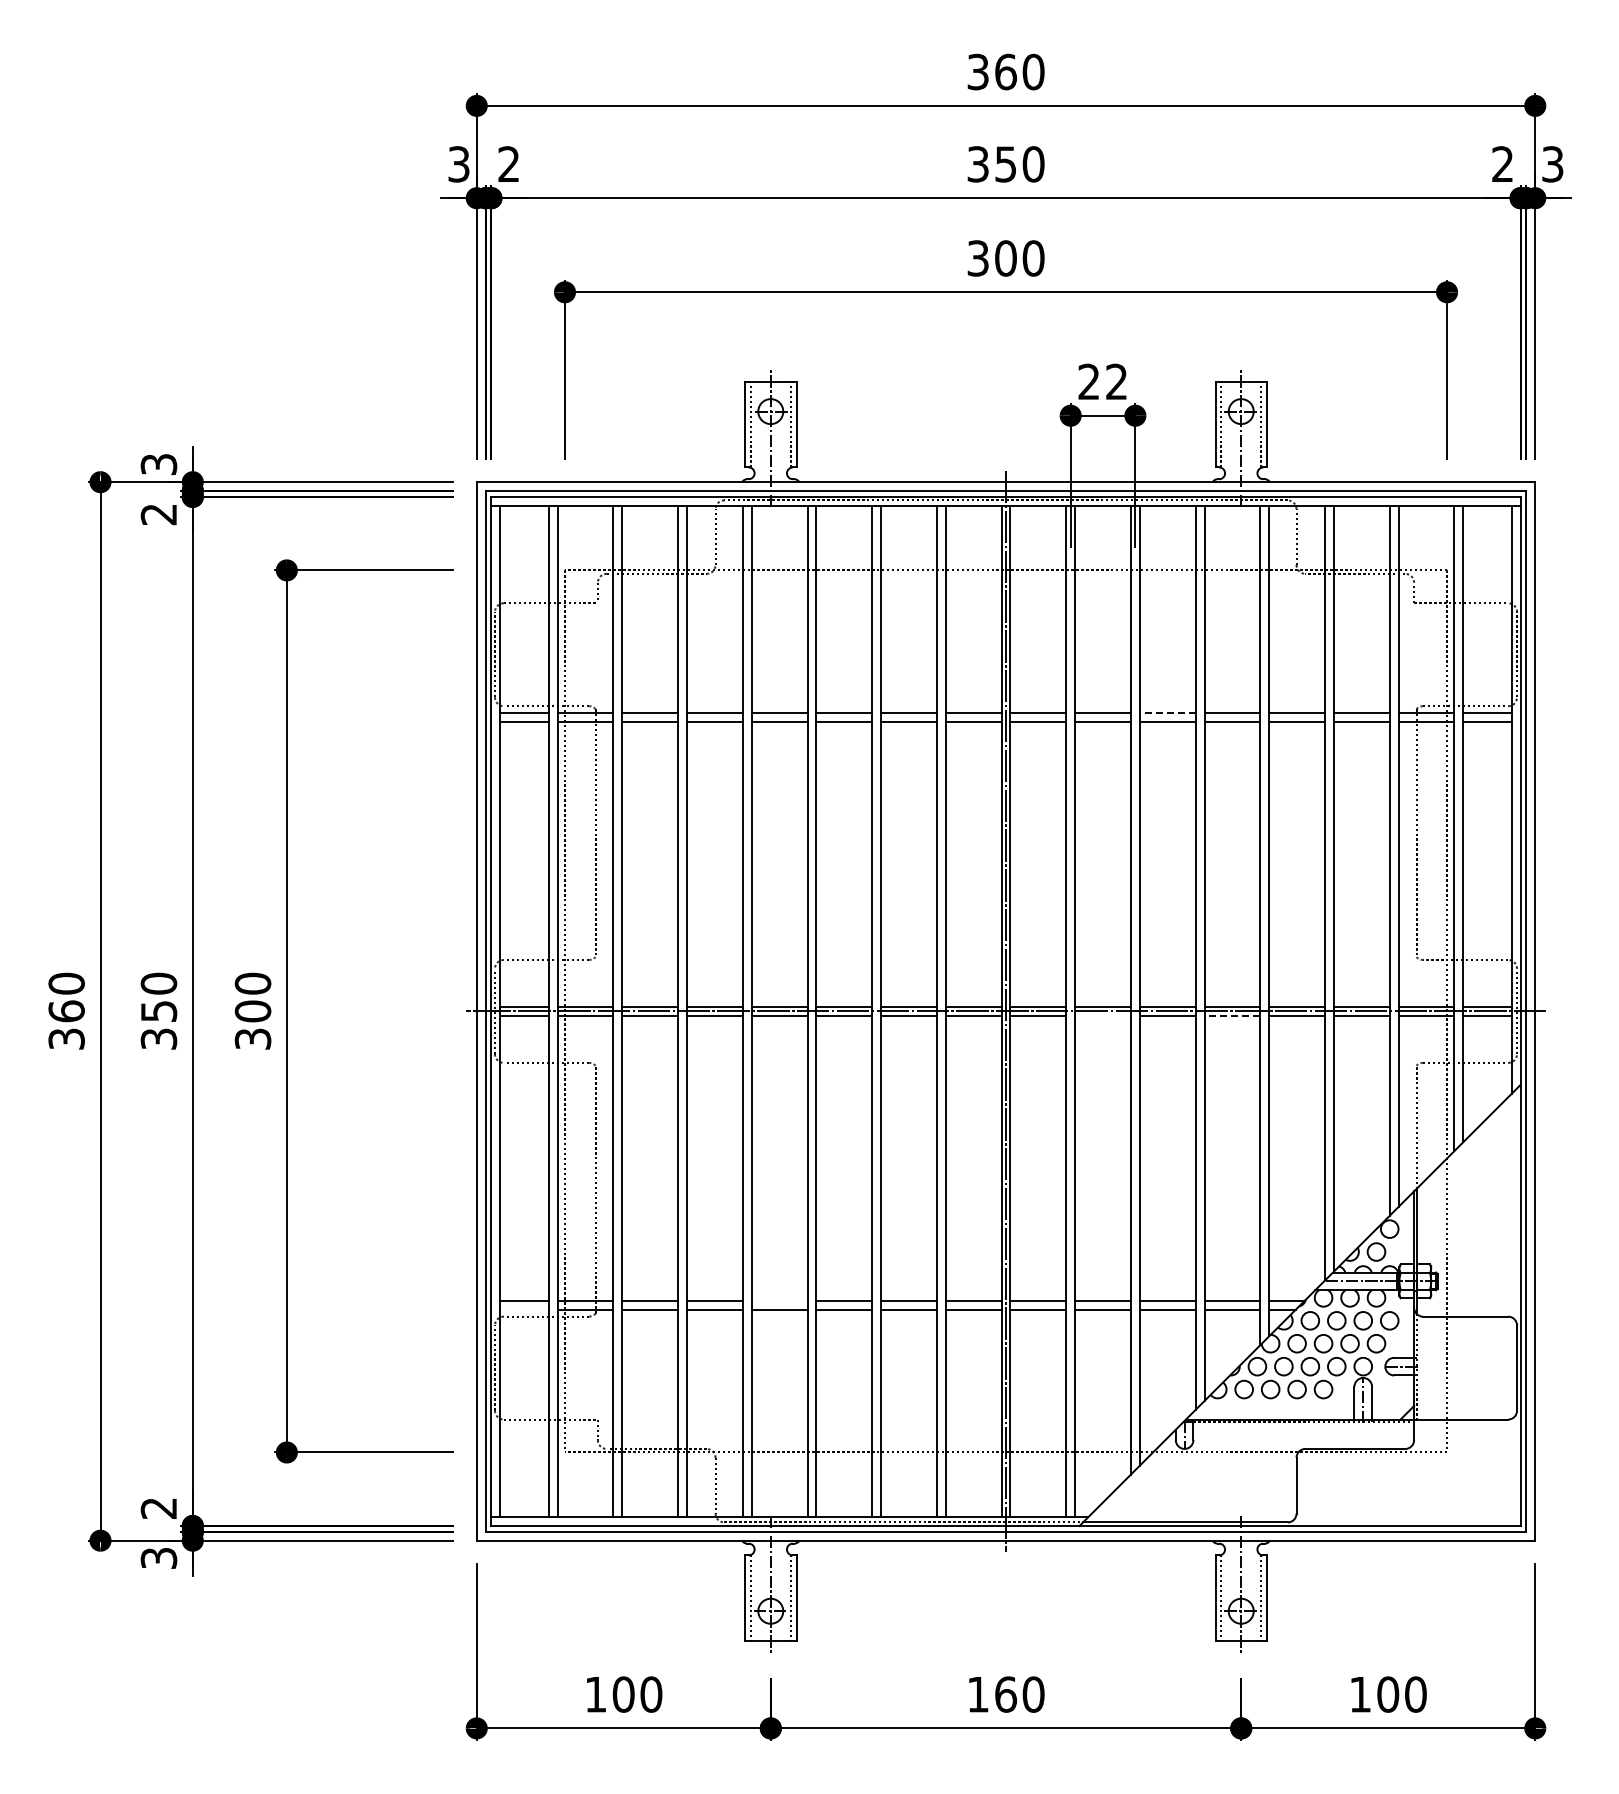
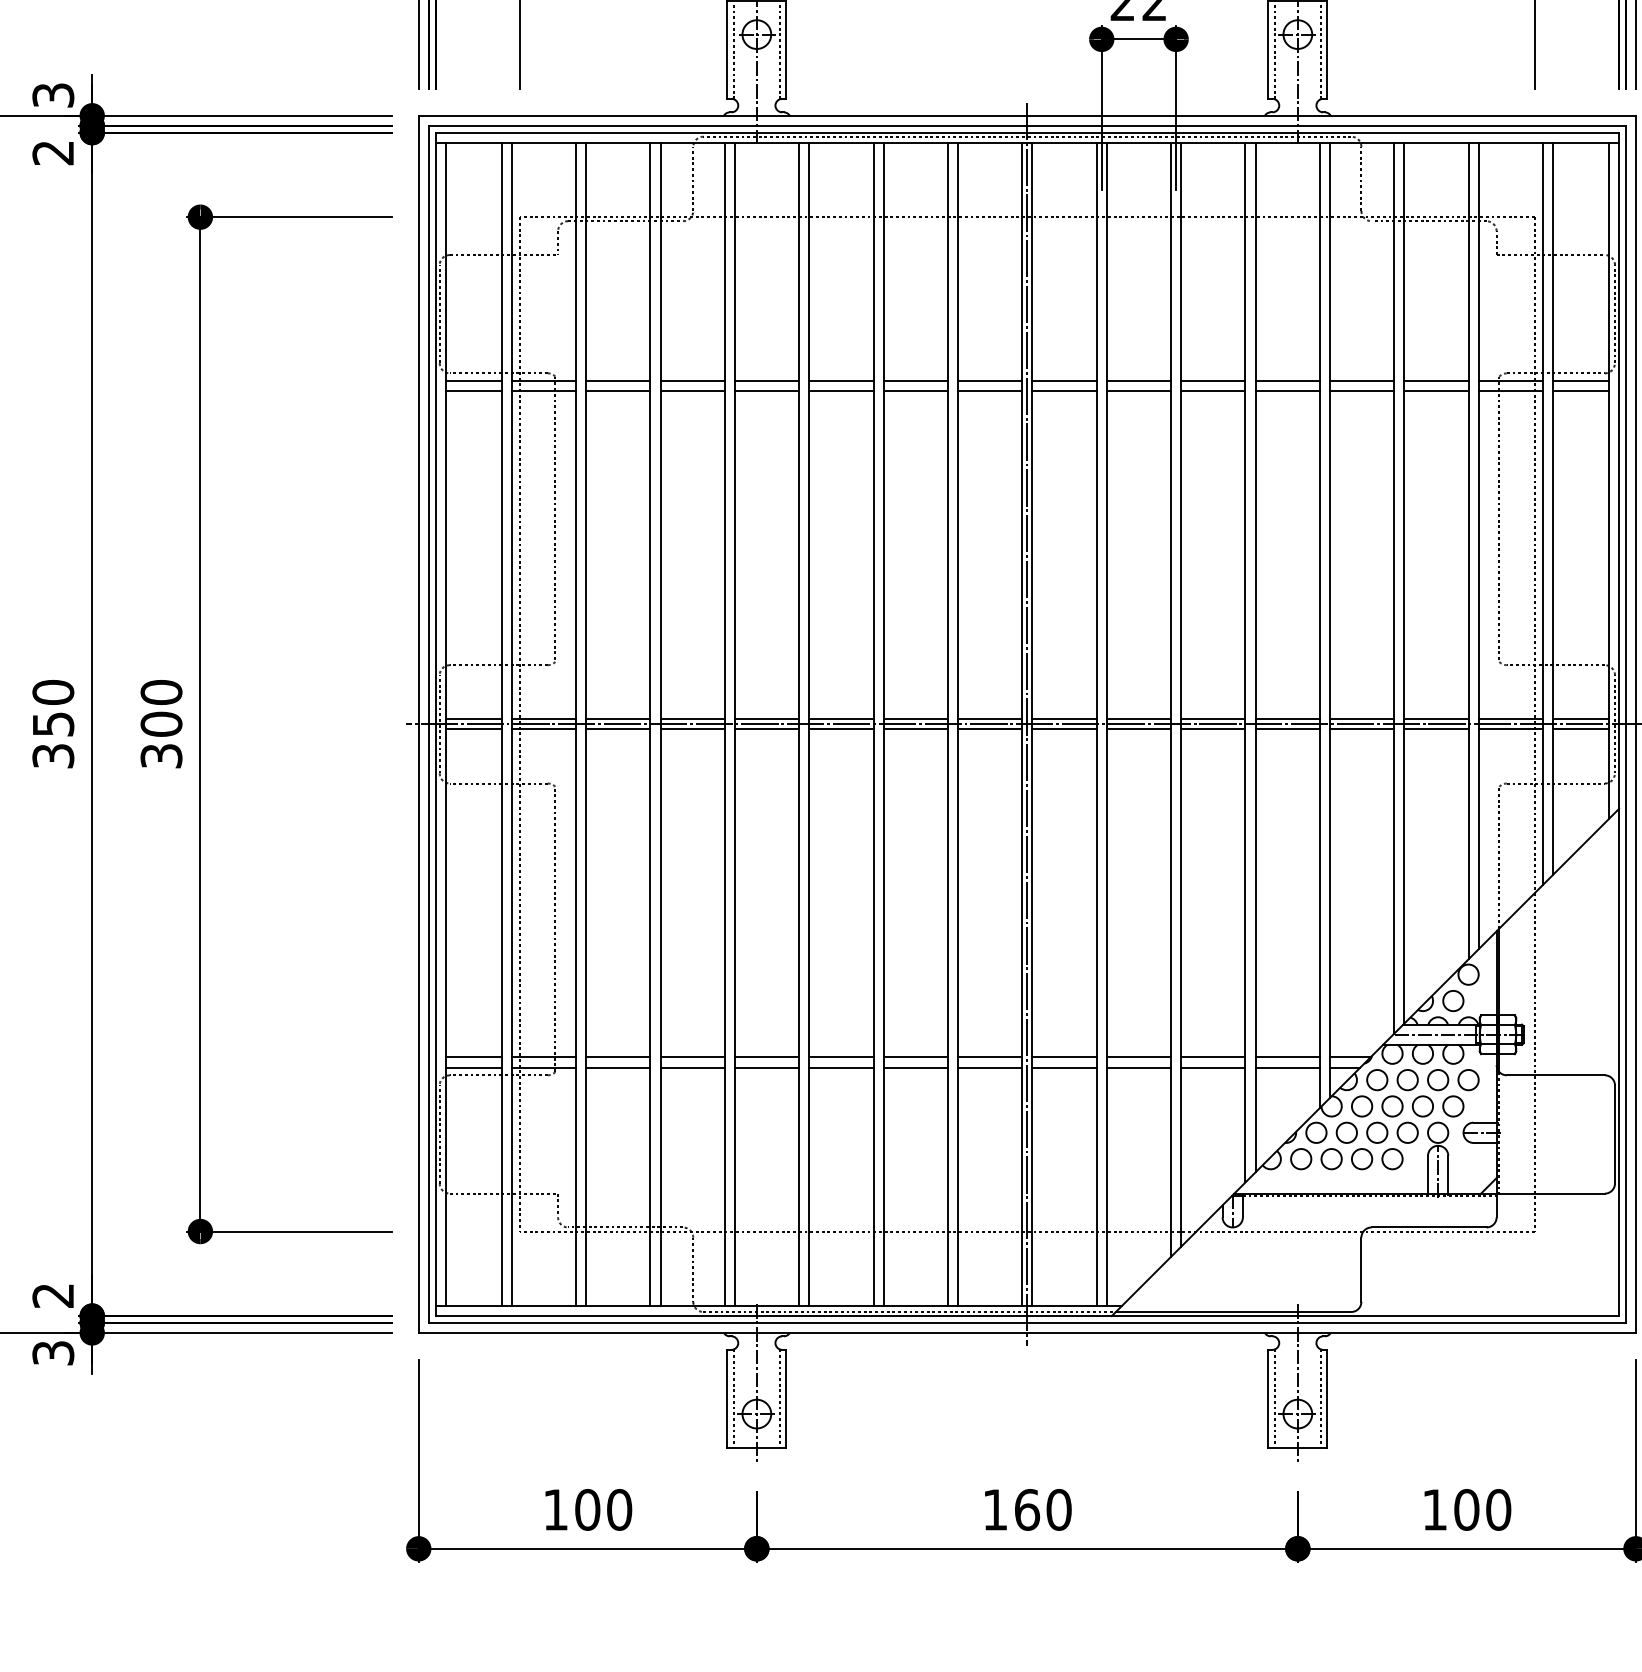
line: (1167, 713) -> (1213, 381), dashed -> solid
line: (1102, 1015) -> (1138, 729), added
line: (1232, 1015) -> (1287, 729), dashed -> solid
line: (779, 1301) -> (766, 1057), added
line: (524, 1309) -> (473, 1067), added

